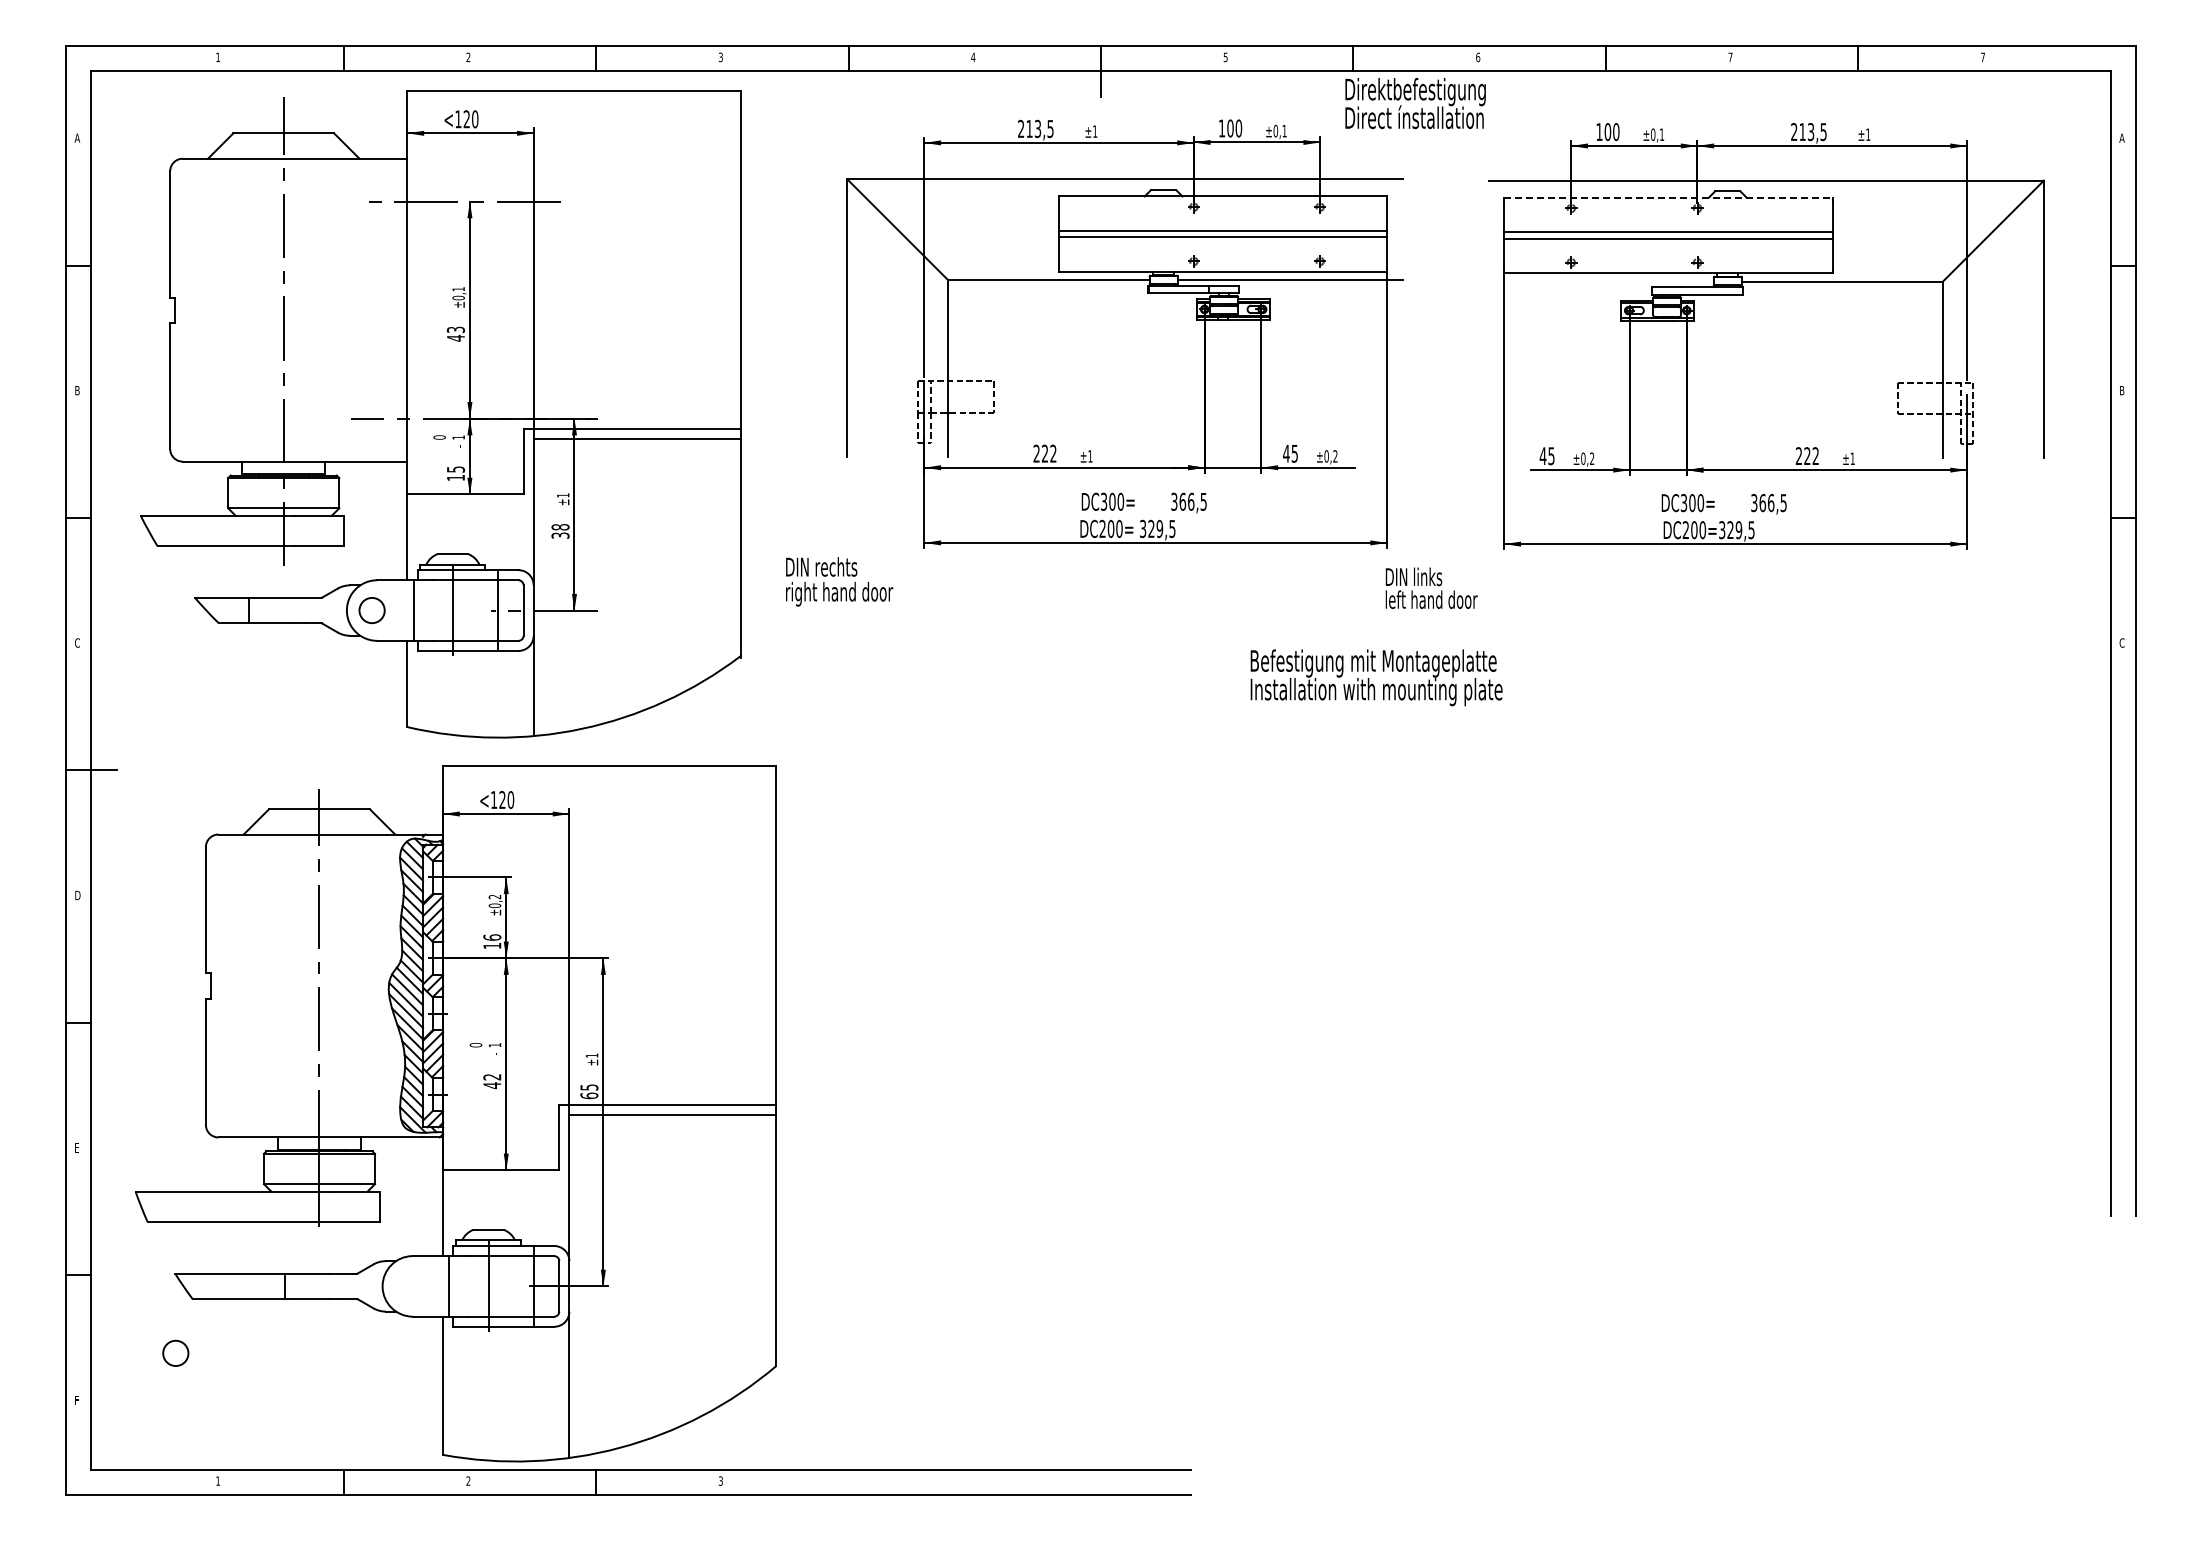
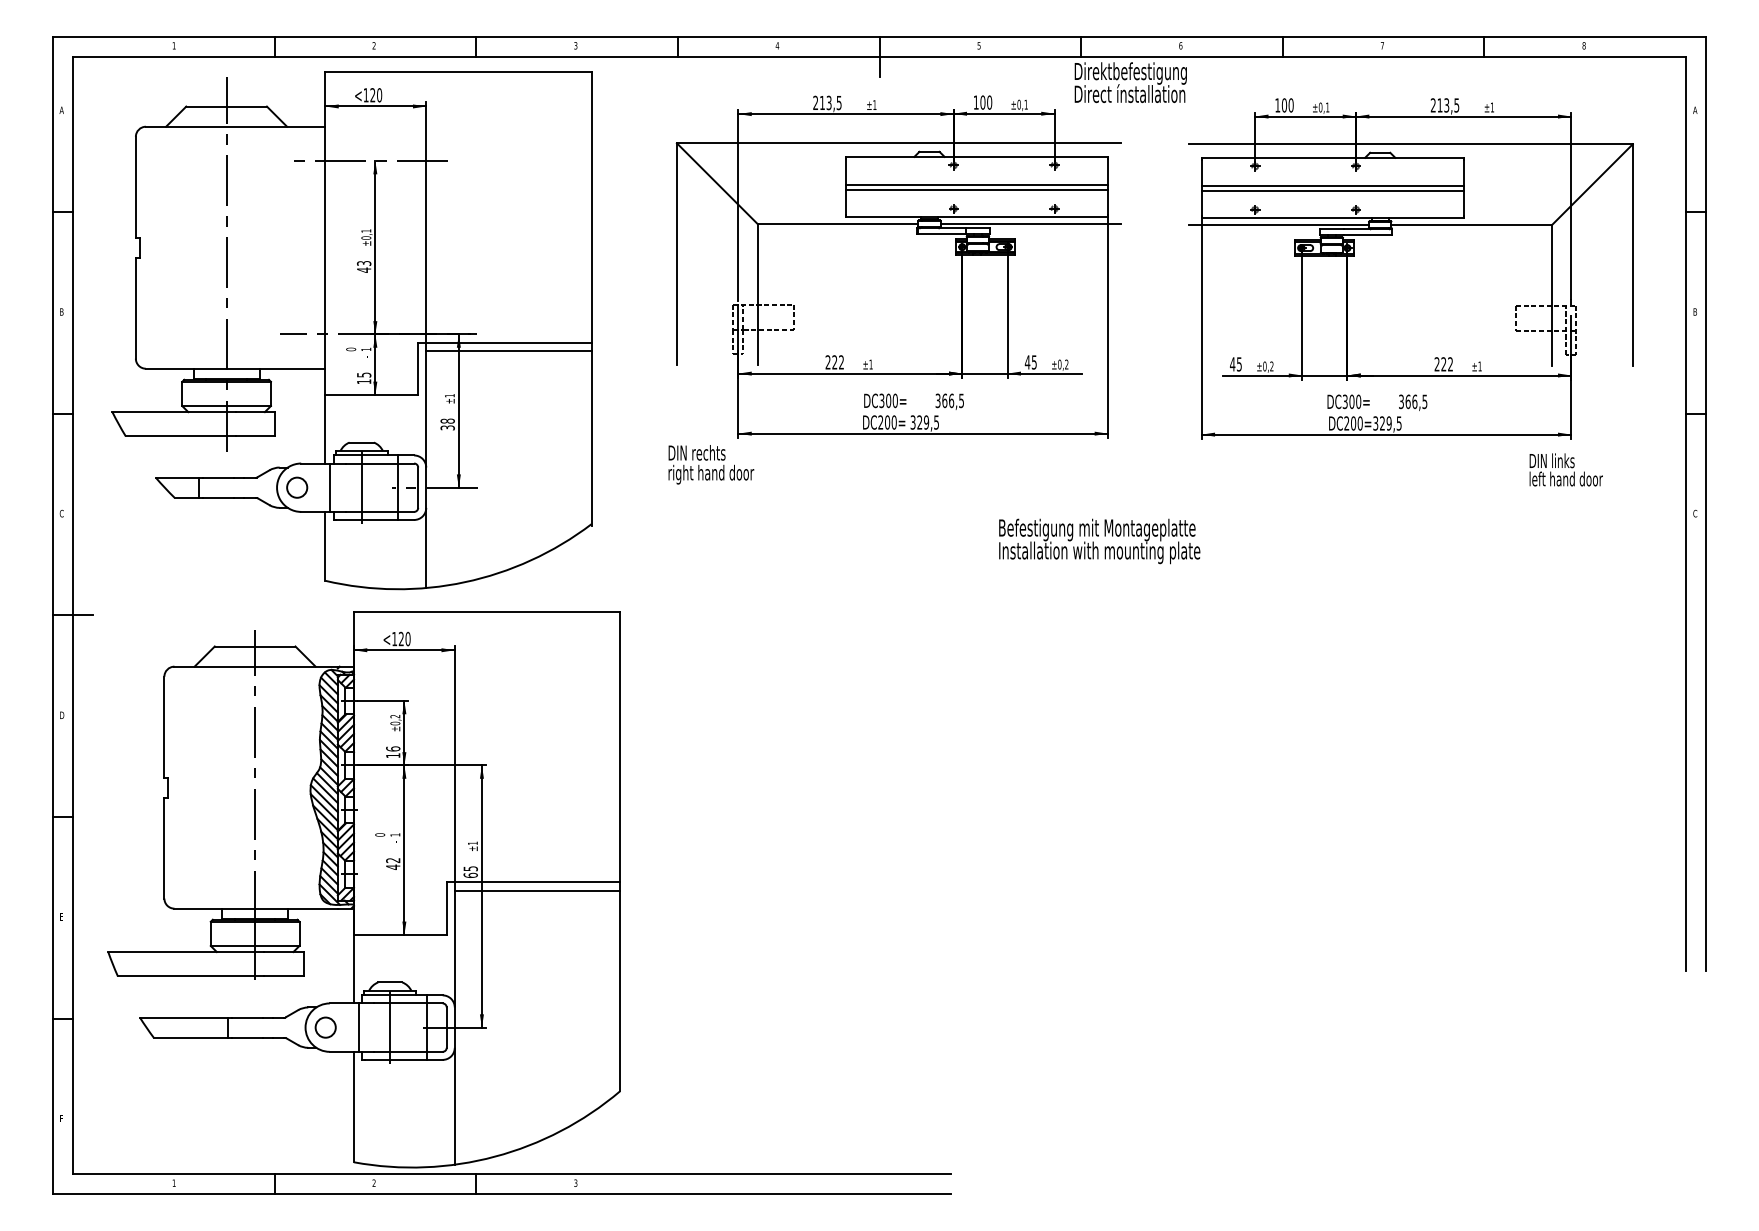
text: (1982, 57) -> (1583, 45), 7 -> 8
line: (1668, 197) -> (1332, 157), dashed -> solid
line: (1600, 281) -> (1278, 224), added
text: (839, 581) -> (711, 464), moved
text: (1431, 587) -> (1566, 469), moved
circle: (175, 1352) -> (325, 1026), moved

